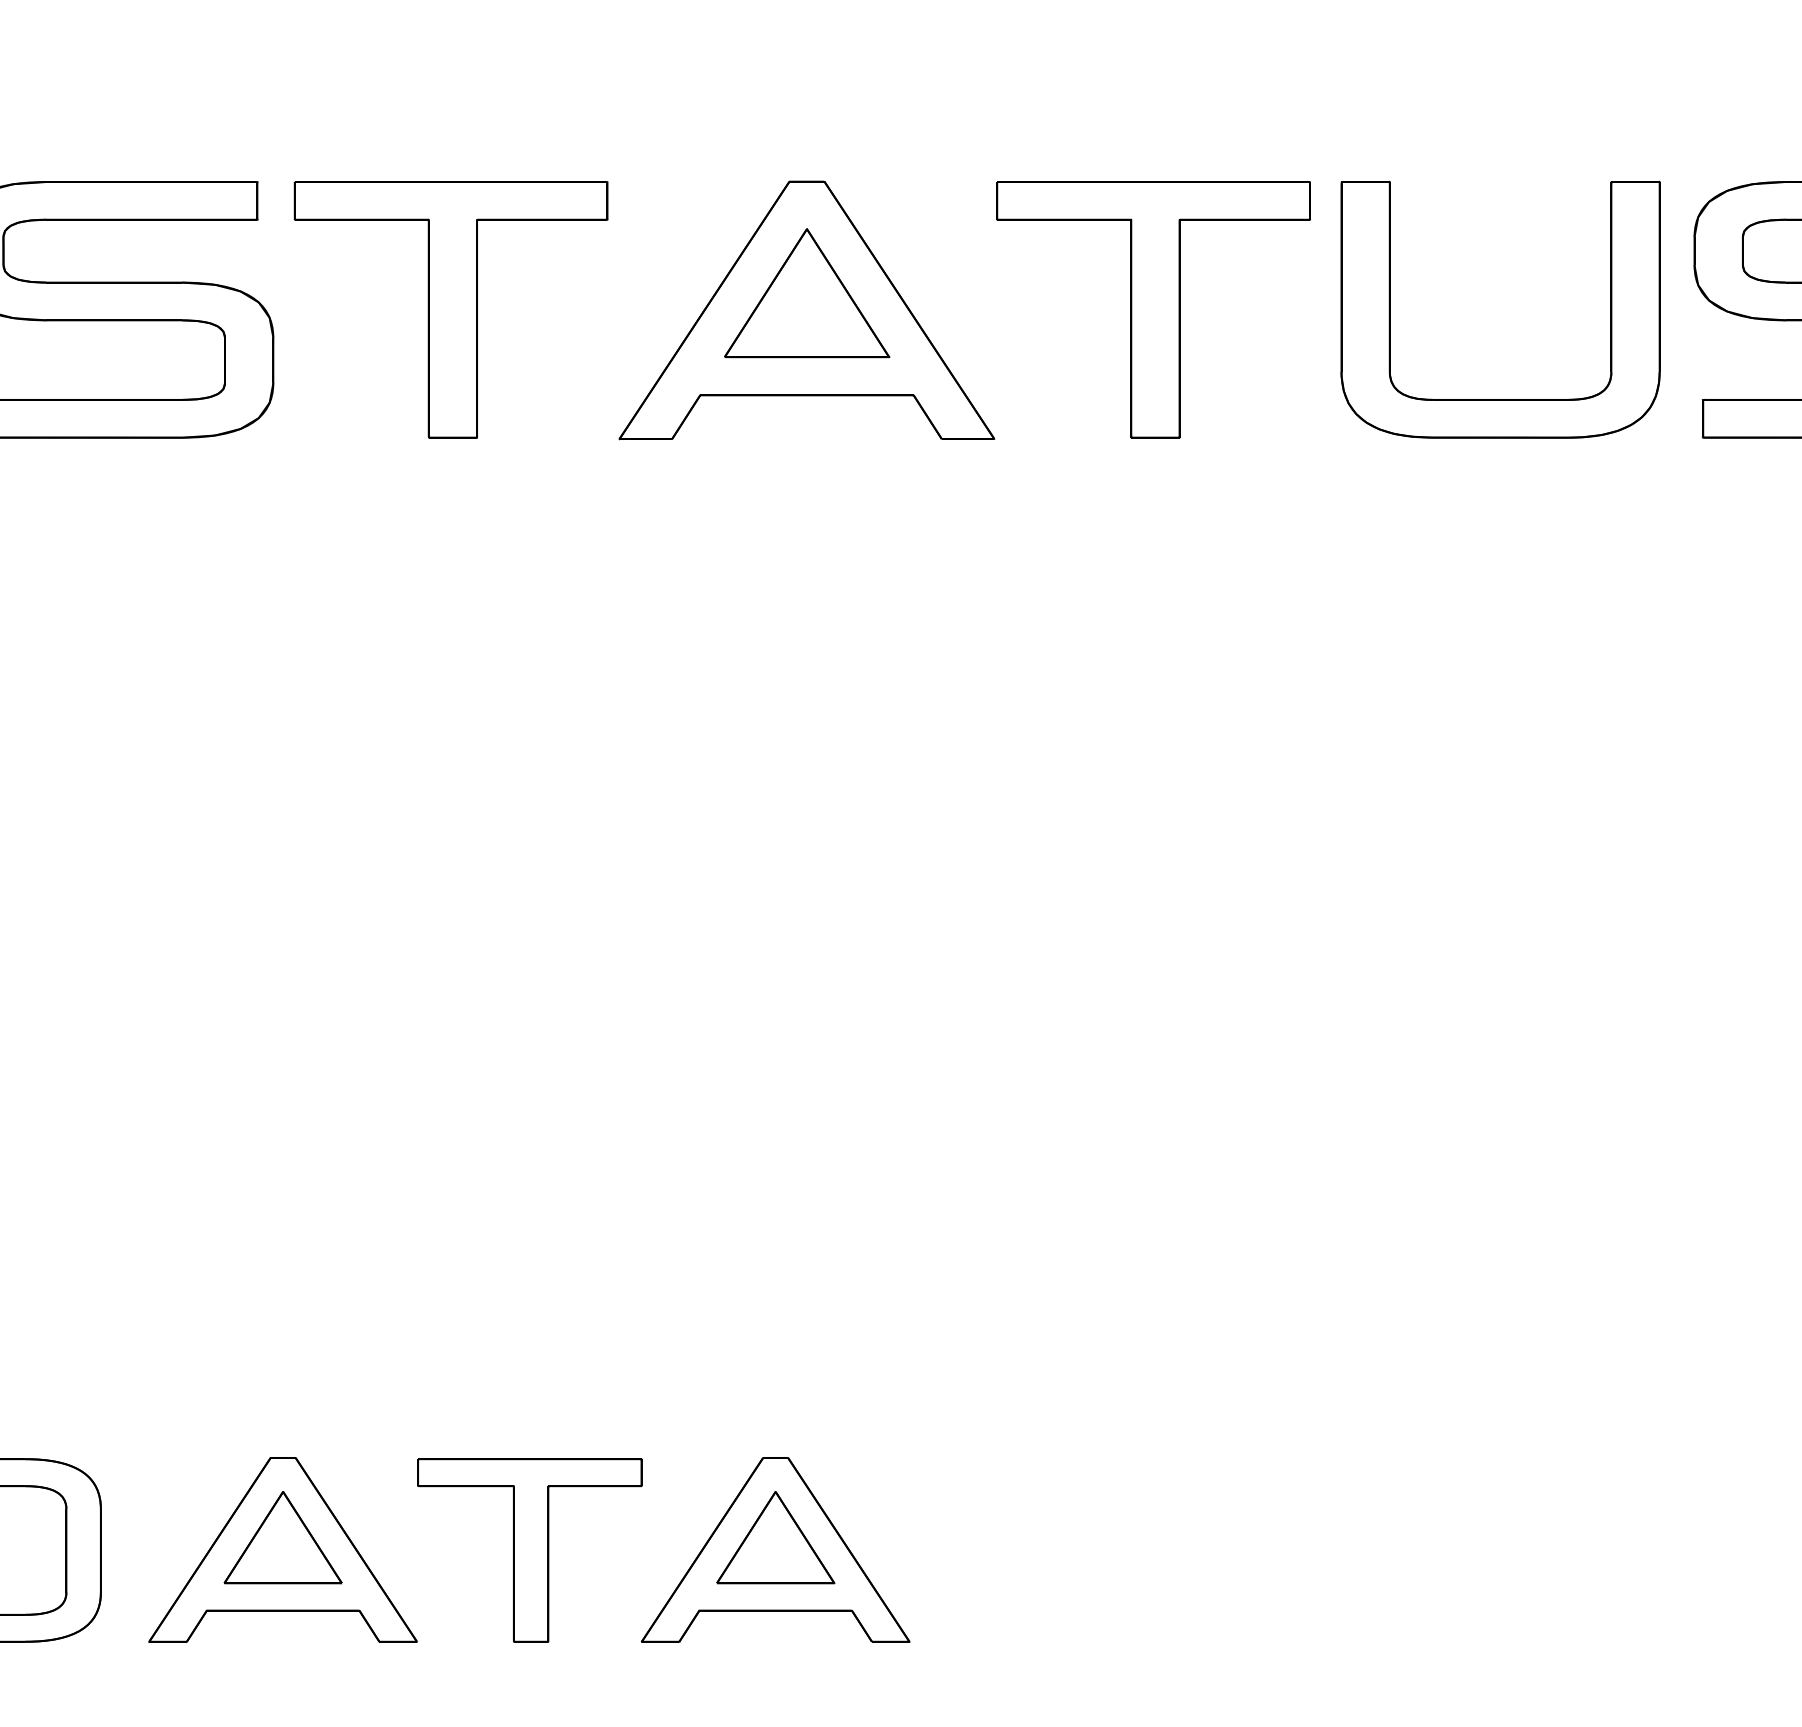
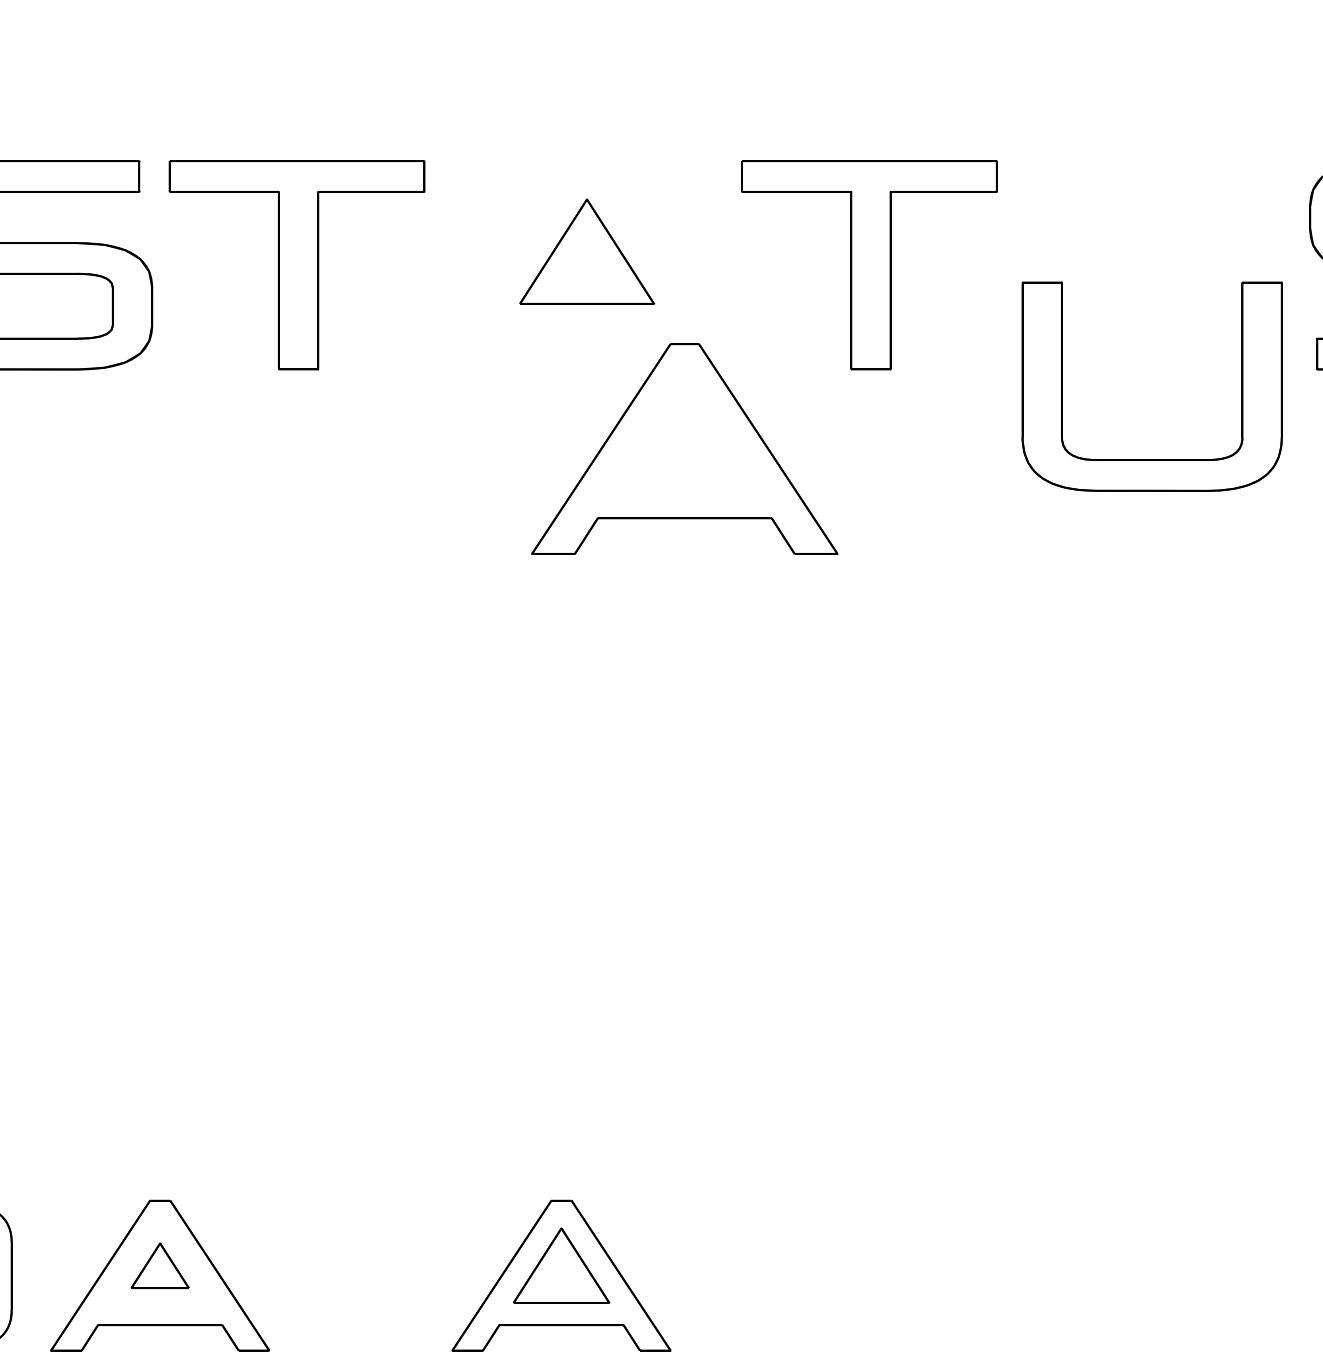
part: (806, 310) -> (684, 449), moved
part: (1500, 399) -> (1152, 459), moved
part: (282, 1537) -> (159, 1265), size x0.6
part: (529, 1550) -> (360, 1276), removed

